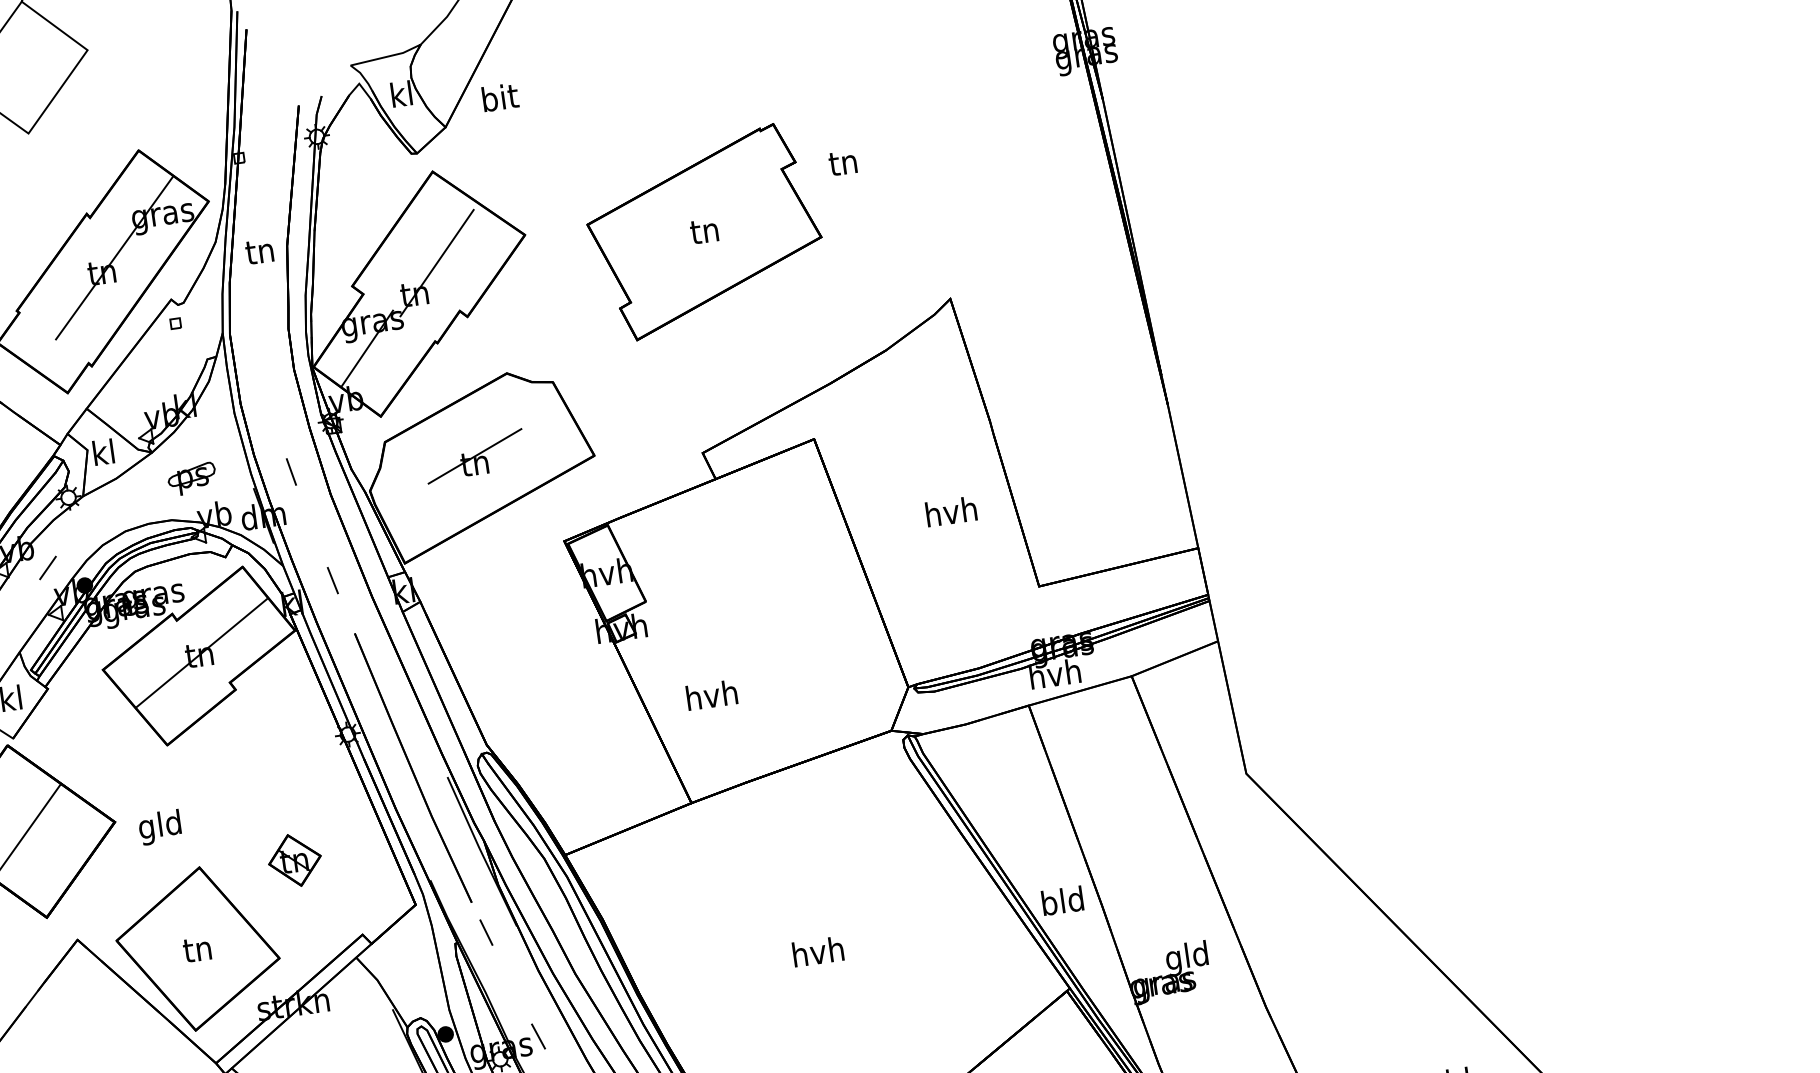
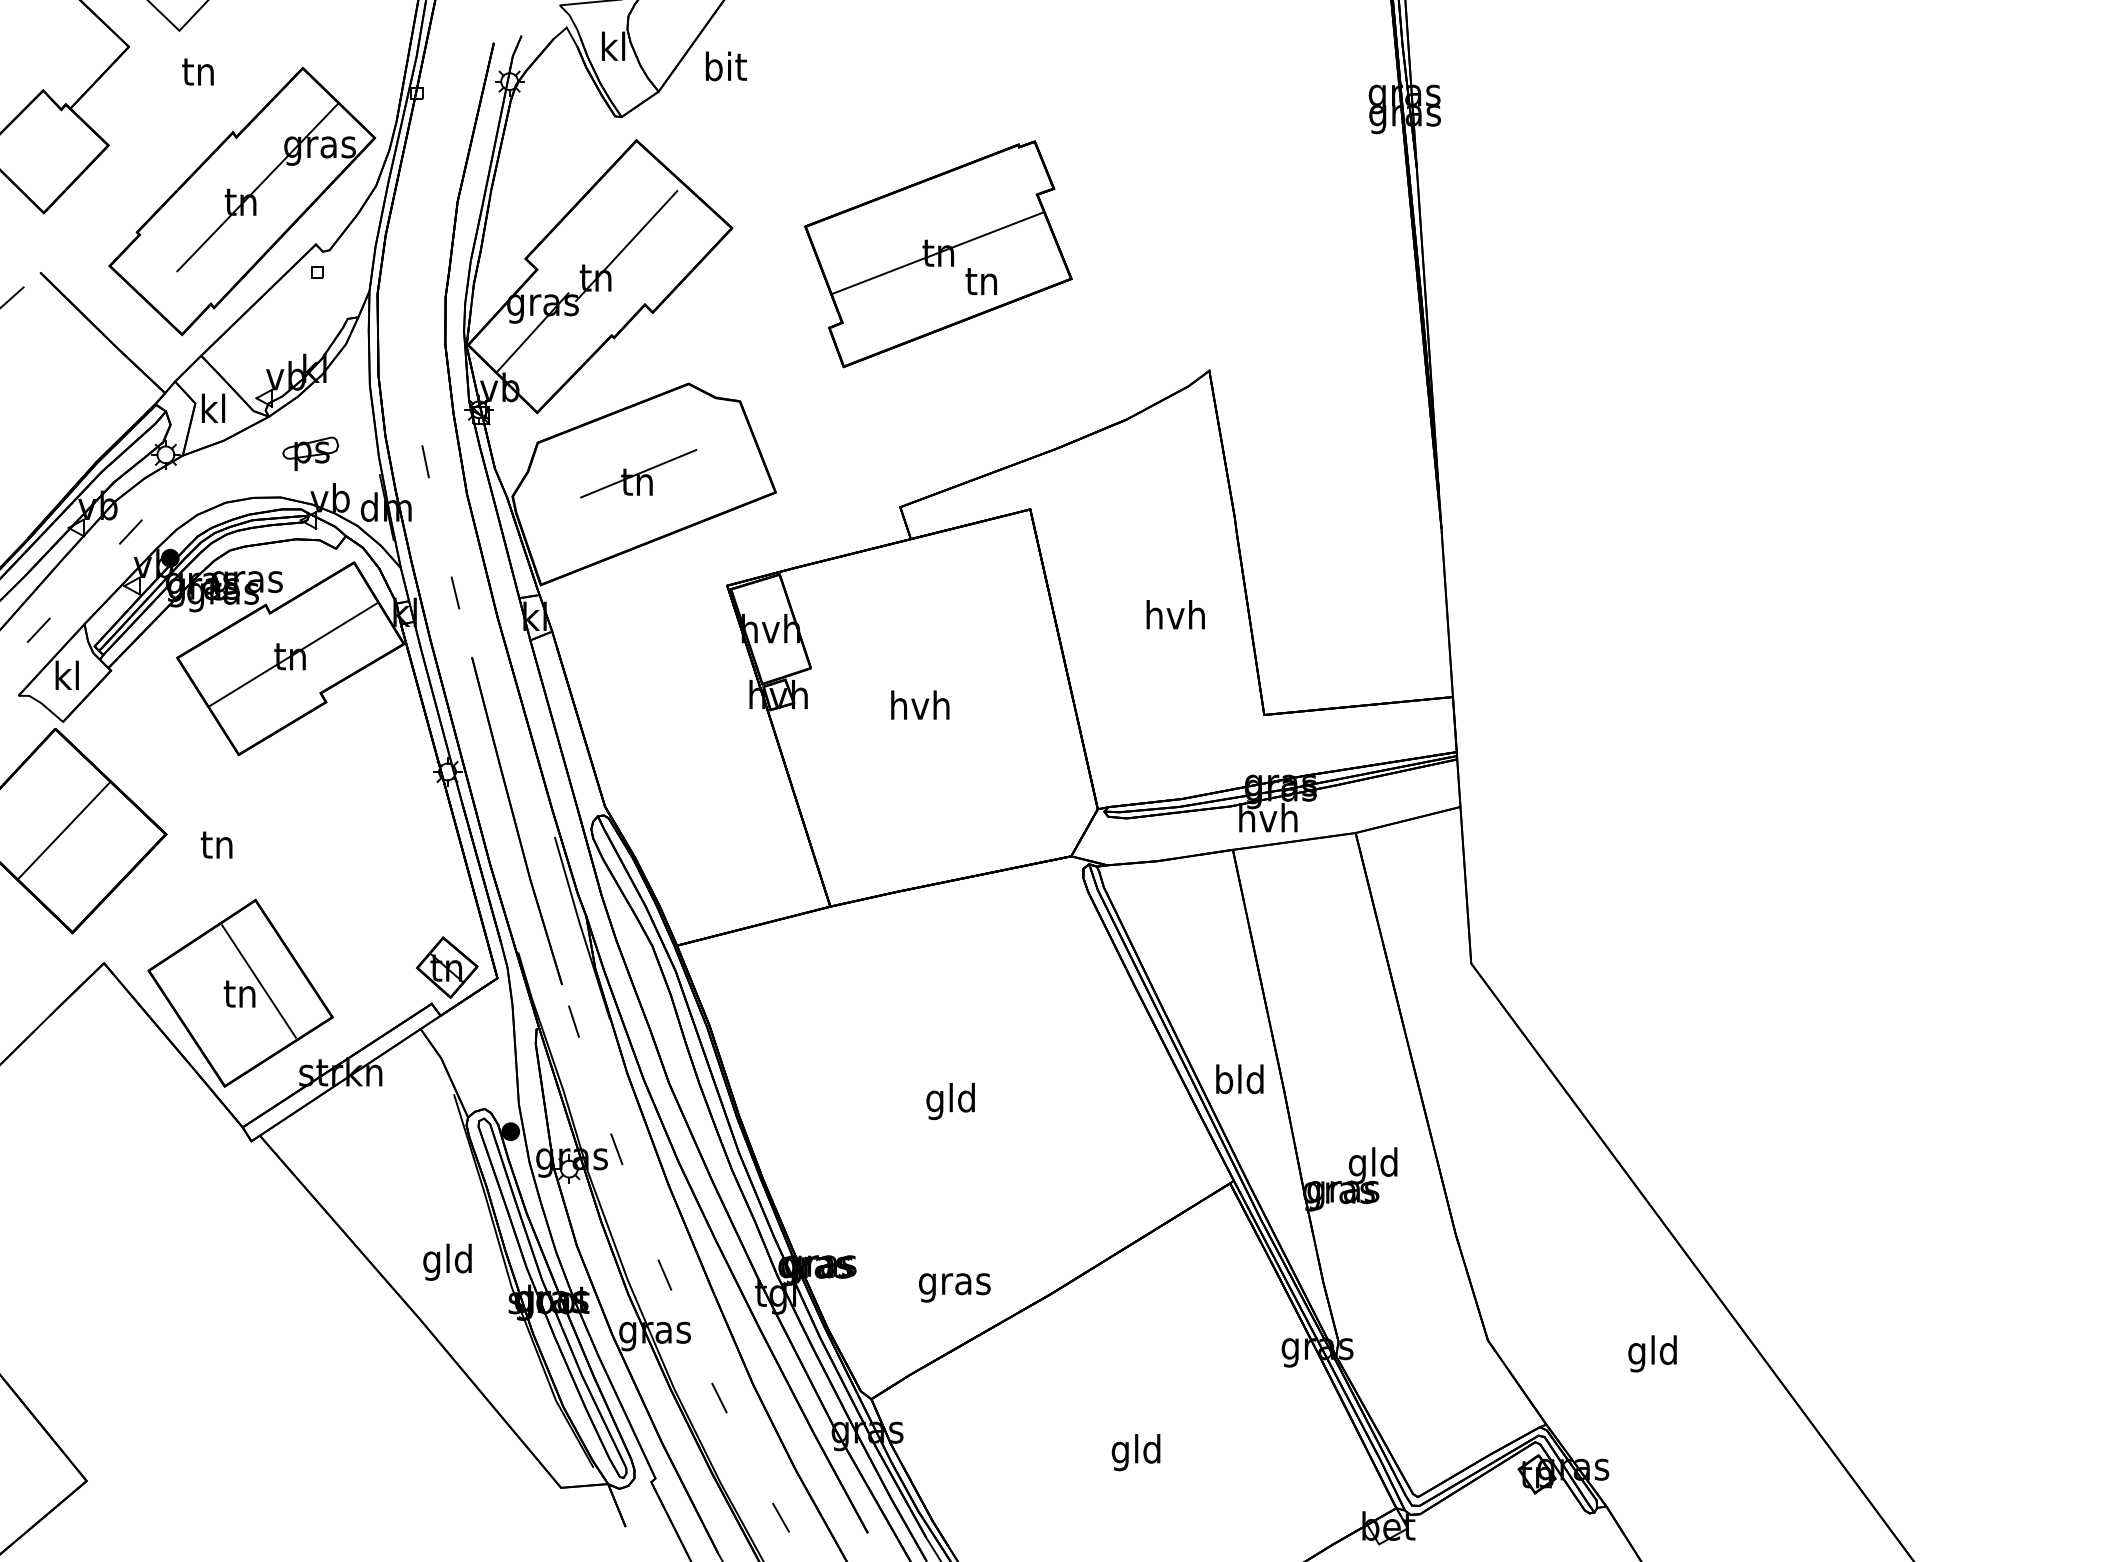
text: (842, 163) -> (980, 281), moved
line: (703, 230) -> (937, 252), added
text: (259, 251) -> (197, 71), moved
text: (712, 694) -> (920, 704), moved
text: (159, 827) -> (216, 847), gld -> tn
part: (295, 860) -> (447, 967), moved
line: (211, 936) -> (258, 981), added
text: (818, 954) -> (951, 1101), hvh -> gld

